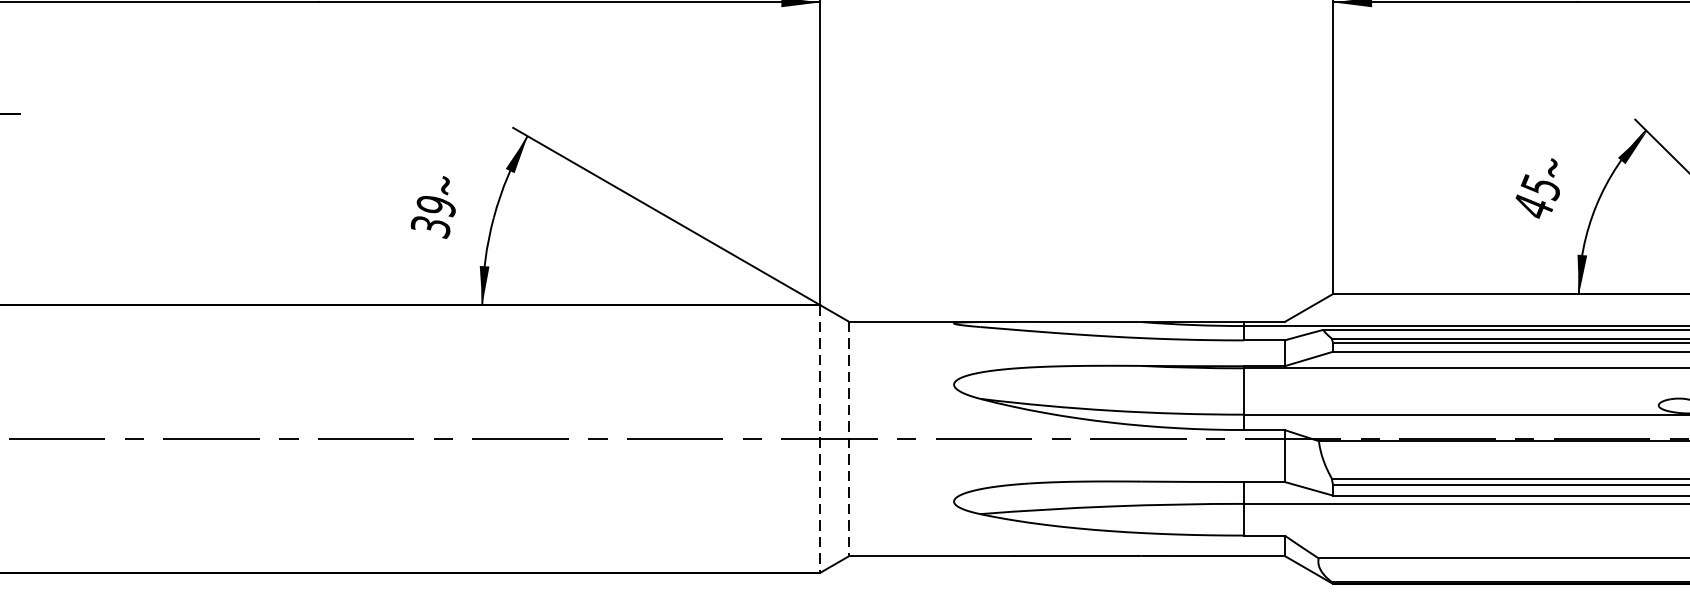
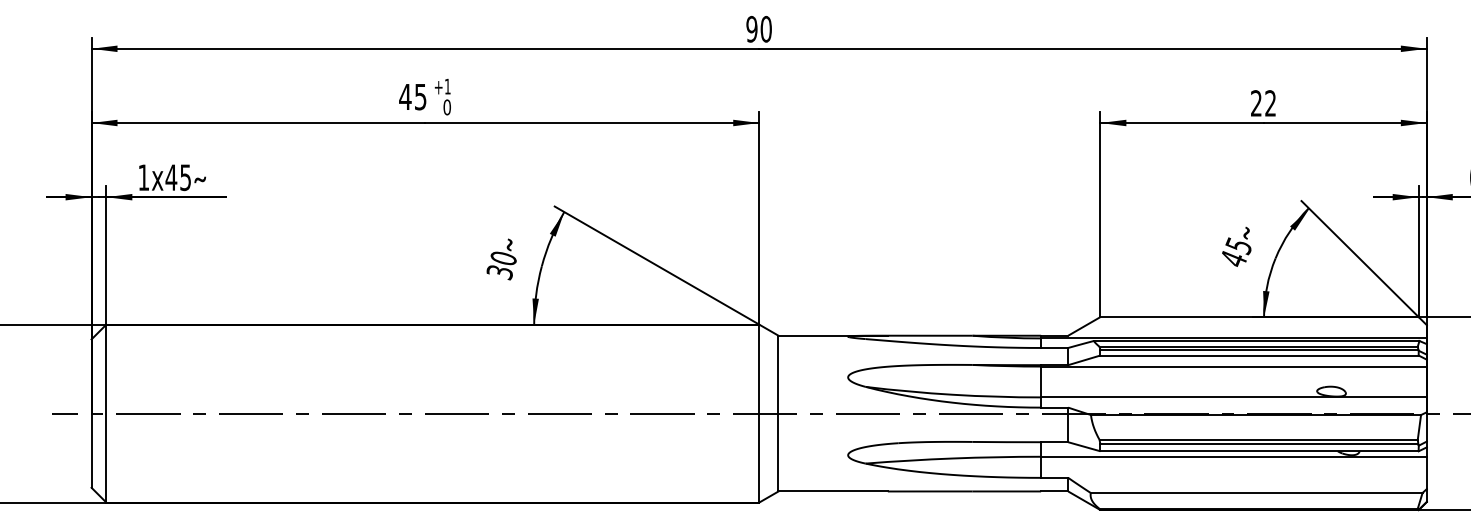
text: (436, 205) -> (503, 258), 39 -> 30
line: (849, 438) -> (778, 413), dashed -> solid
line: (820, 440) -> (759, 414), dashed -> solid

